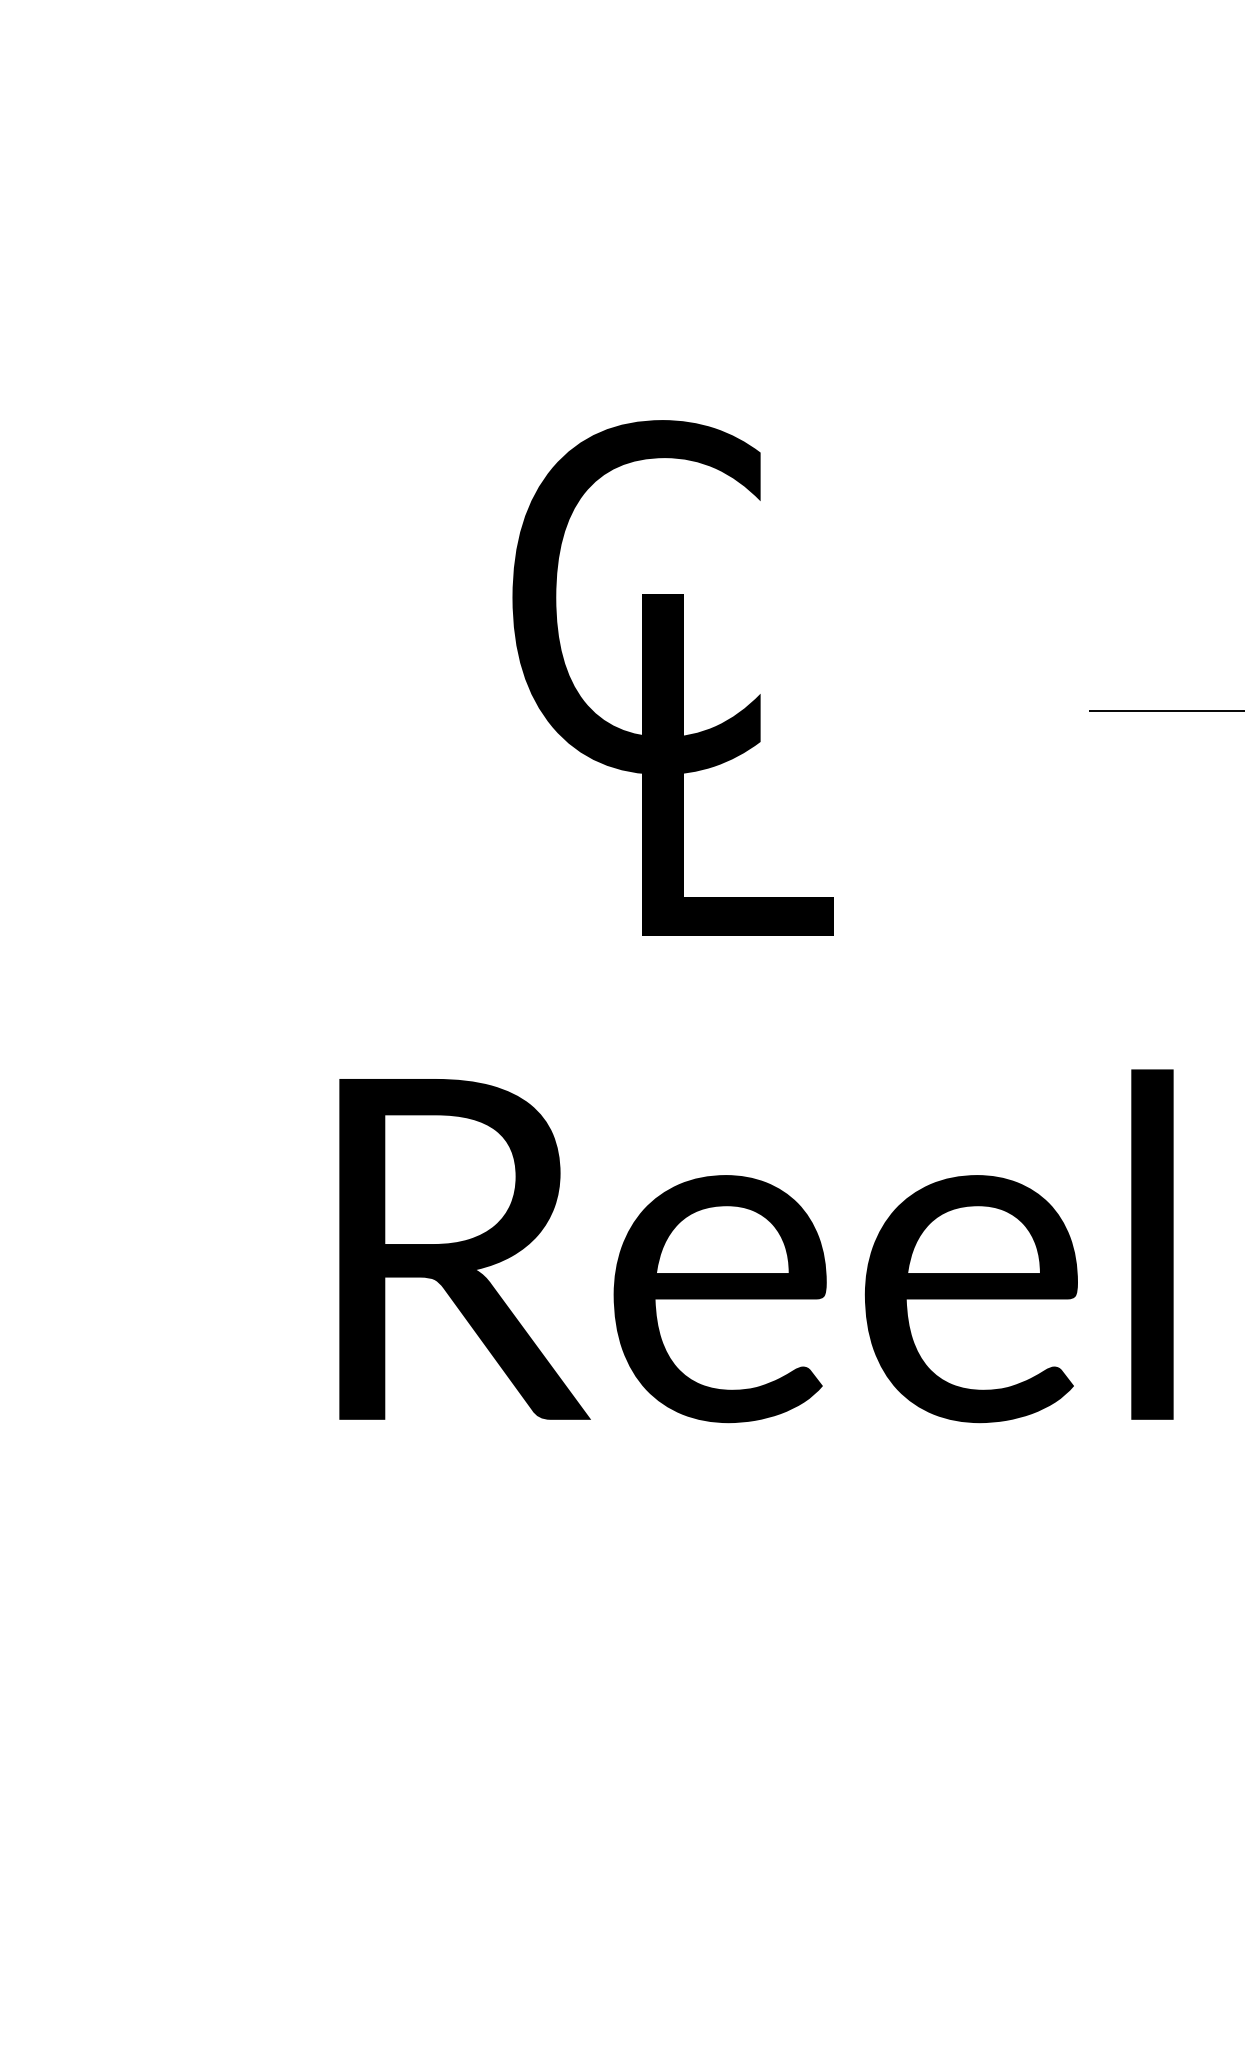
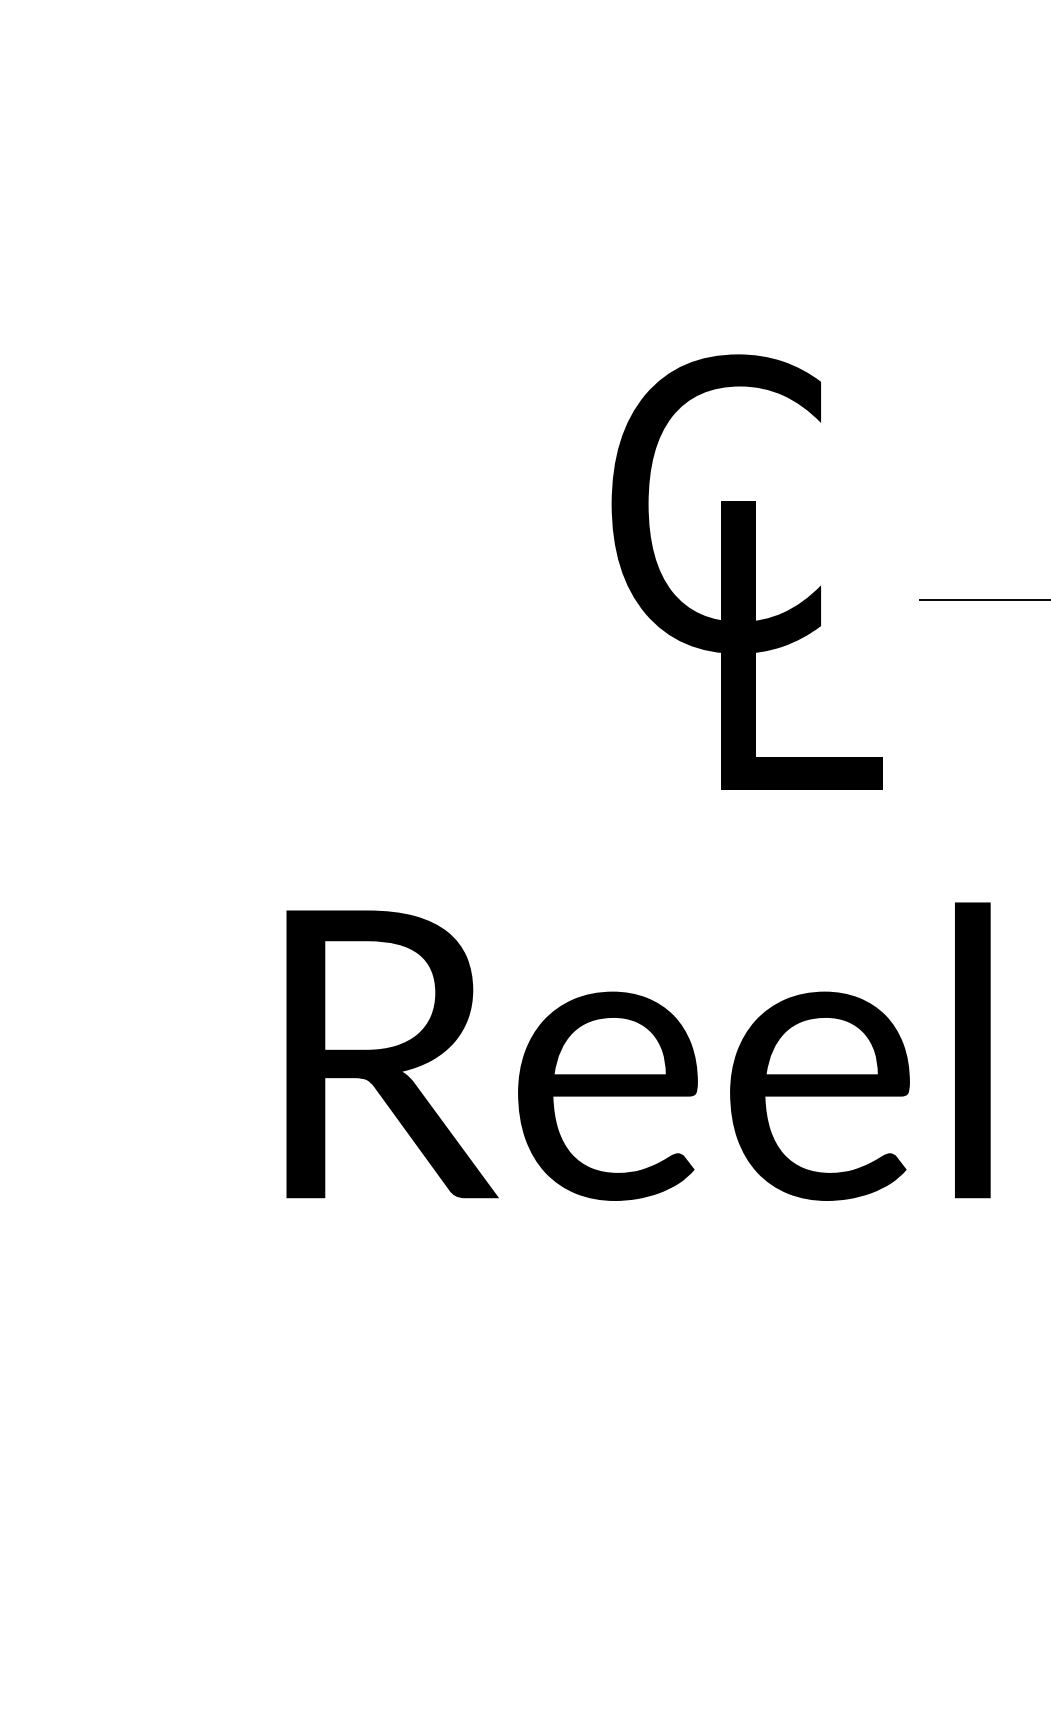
text: (672, 677) -> (746, 571), moved

